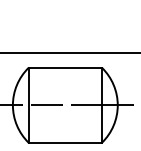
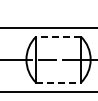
line: (65, 67) -> (58, 36), solid -> dashed
line: (66, 142) -> (59, 82), solid -> dashed

